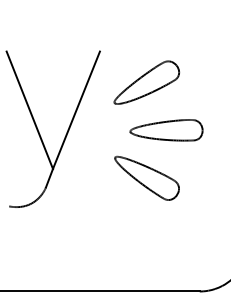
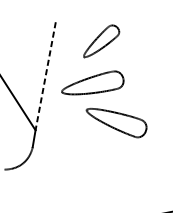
part: (146, 82) -> (100, 40), size x0.7
line: (76, 110) -> (45, 76), solid -> dashed
part: (166, 130) -> (92, 84), moved

